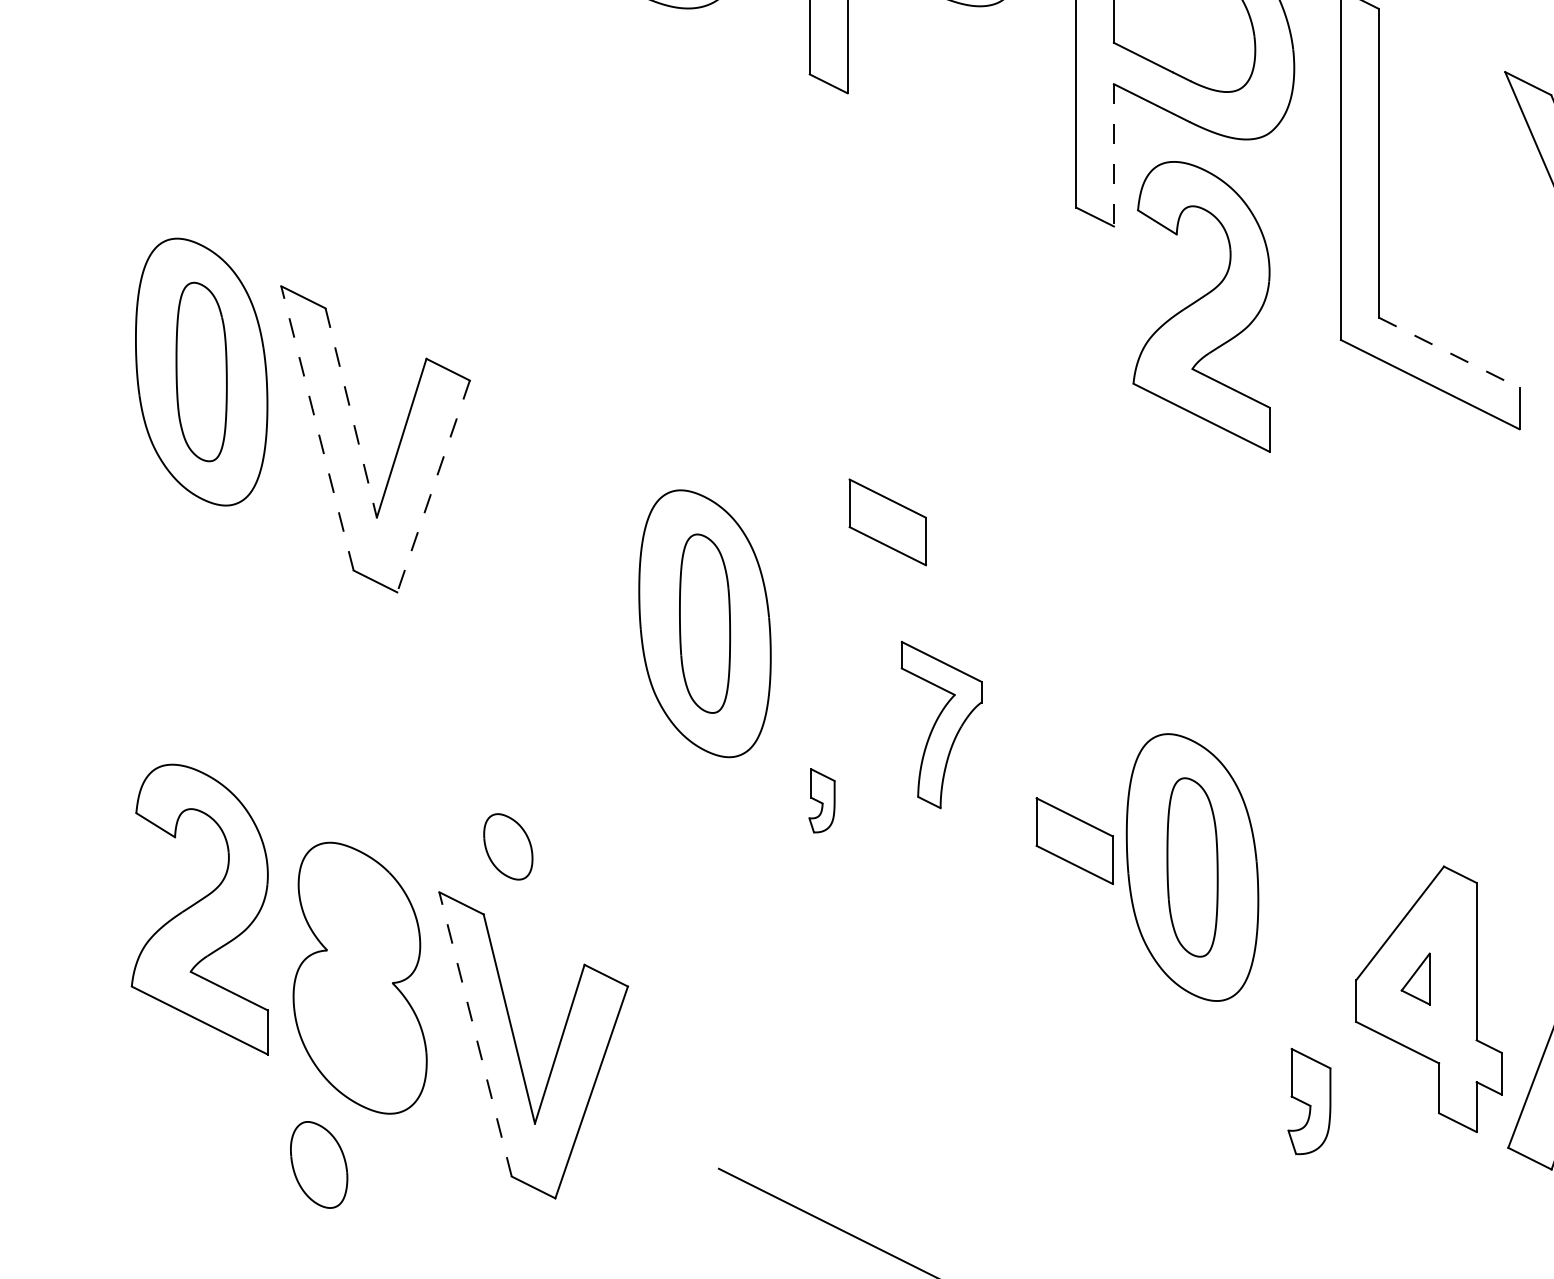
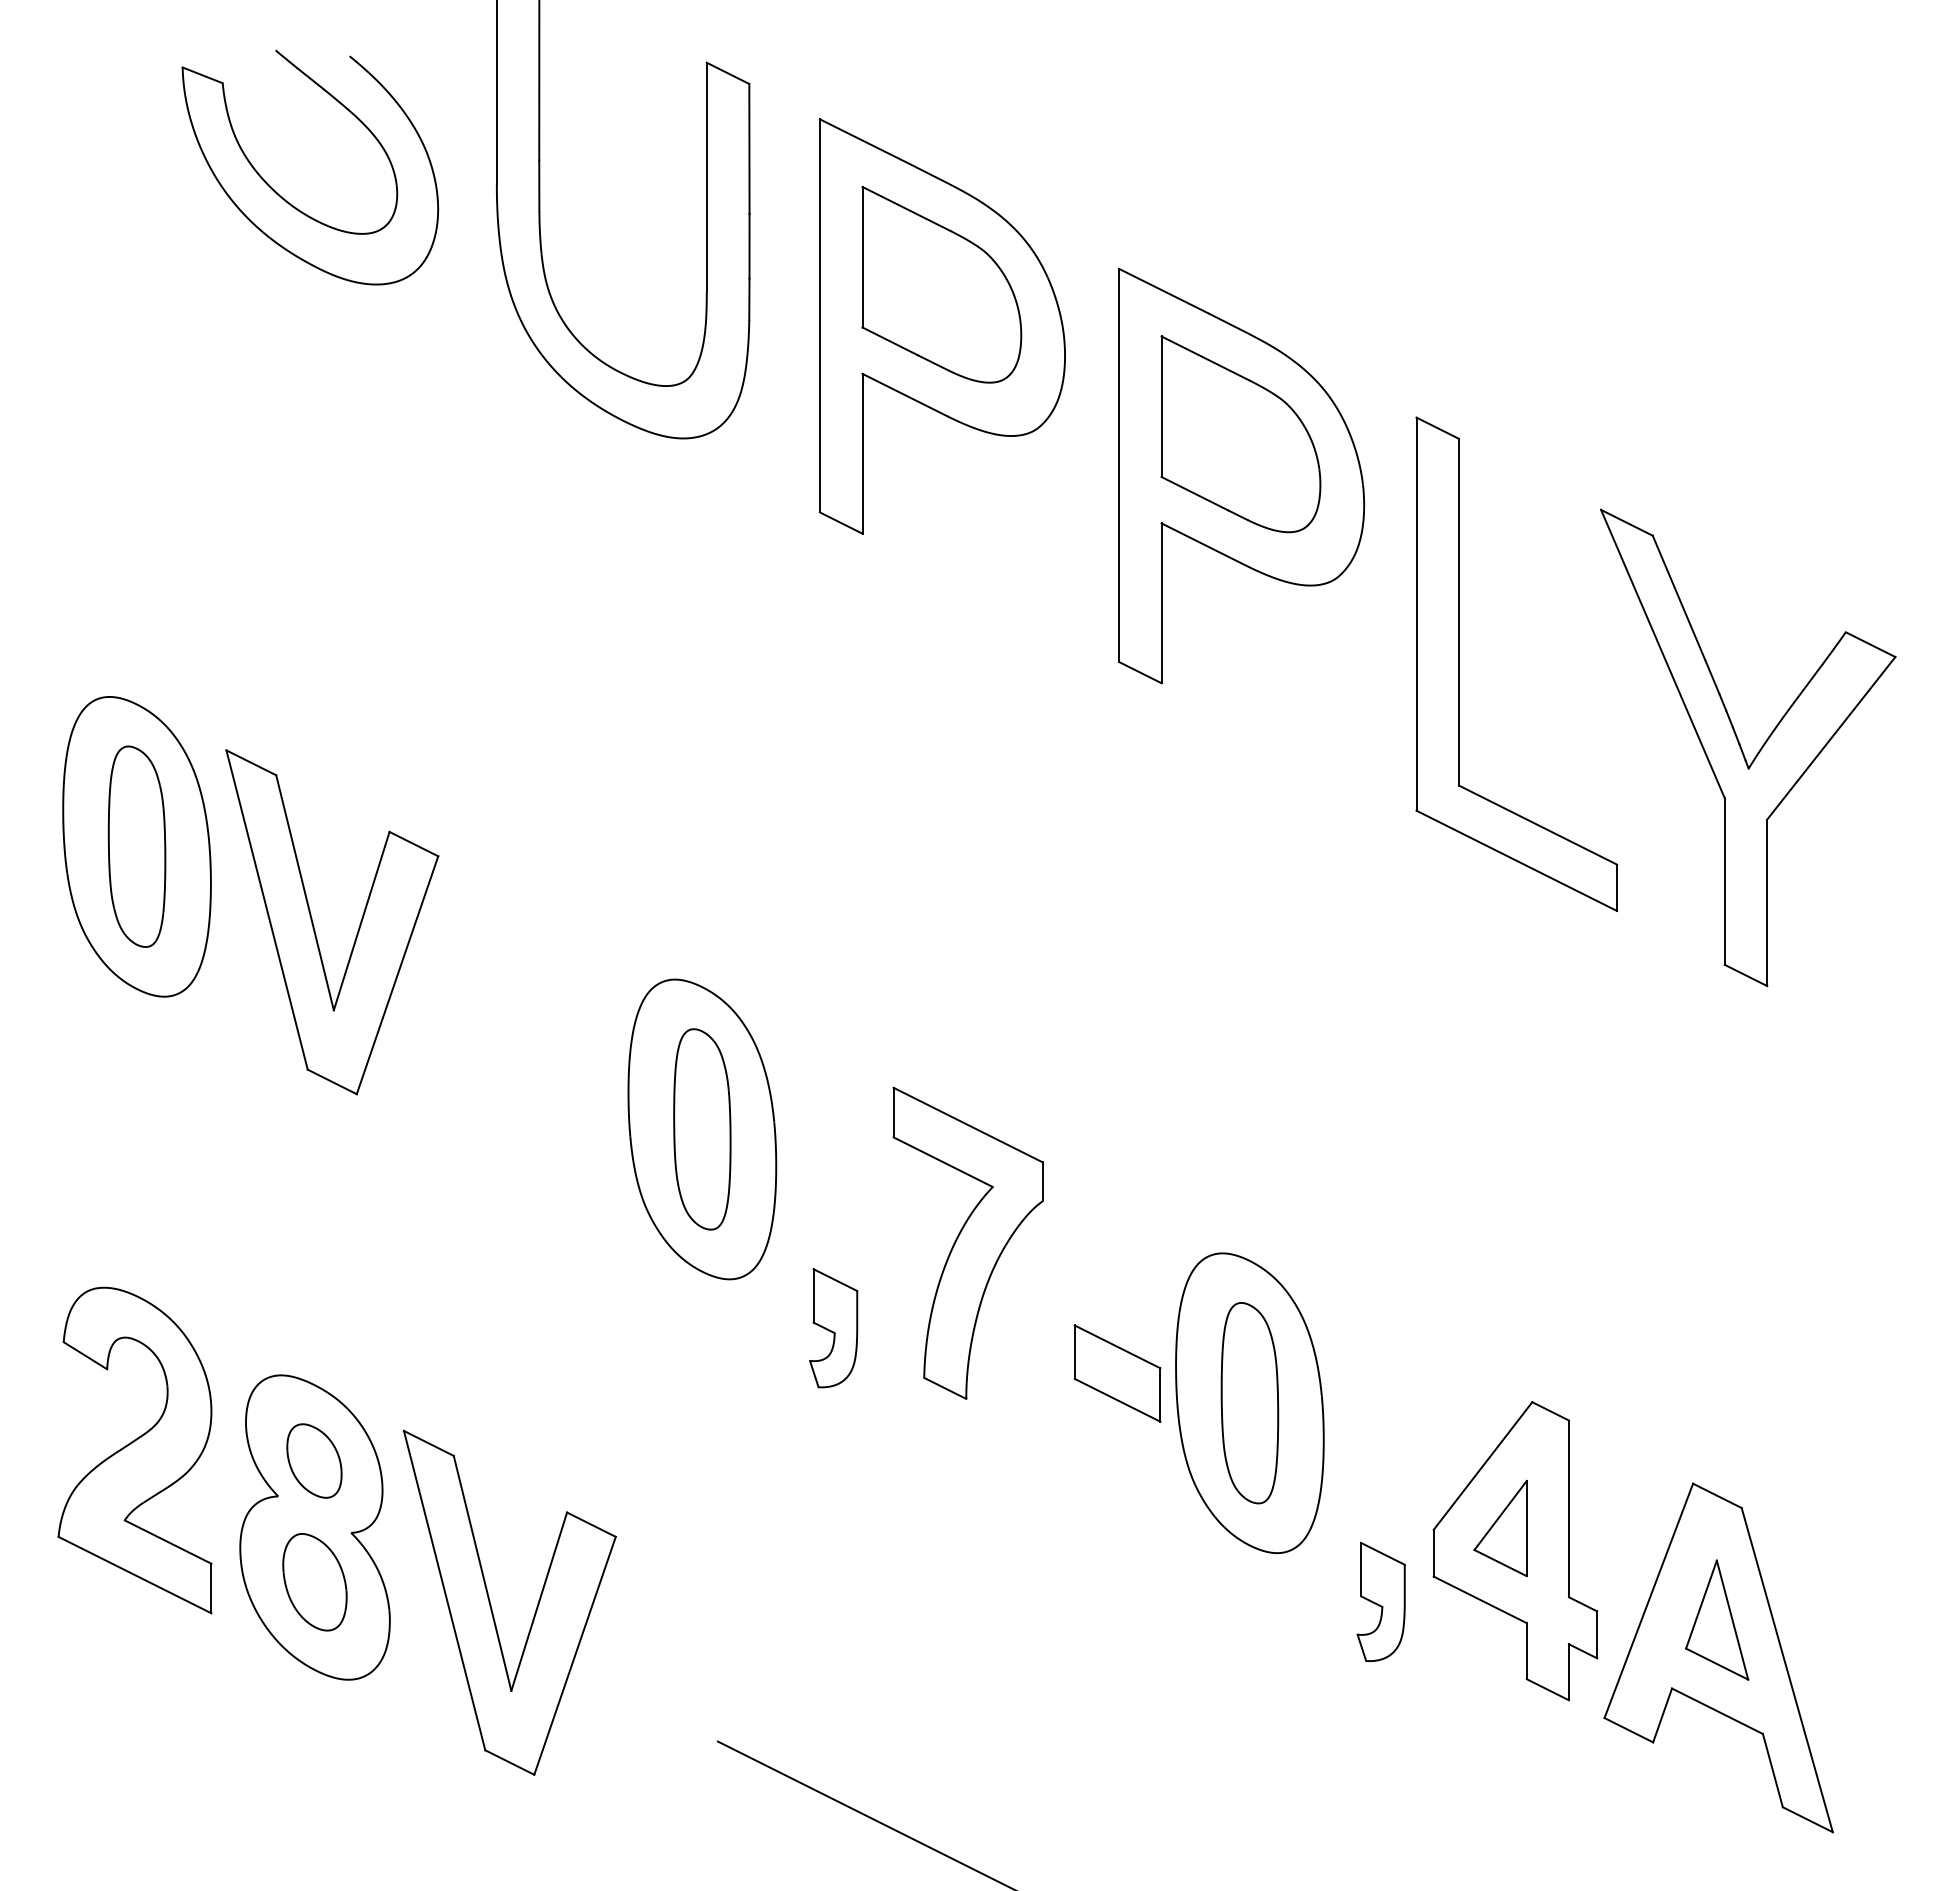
line: (1113, 155) -> (1161, 603), dashed -> solid
part: (1201, 306) -> (1259, 773), removed
line: (1449, 353) -> (1538, 825), dashed -> solid
line: (351, 412) -> (305, 892), dashed -> solid
line: (317, 428) -> (267, 910), dashed -> solid
line: (433, 486) -> (397, 975), dashed -> solid
part: (887, 522) -> (907, 1015), removed
part: (941, 724) -> (967, 1242), size x1.67
part: (821, 801) -> (833, 1328), size x1.67
part: (508, 846) -> (314, 1460), moved
part: (1415, 979) -> (1500, 1528), size x1.67
line: (475, 1034) -> (444, 1590), dashed -> solid
part: (1308, 1101) -> (1380, 1601), moved
part: (318, 1165) -> (314, 1582), moved

